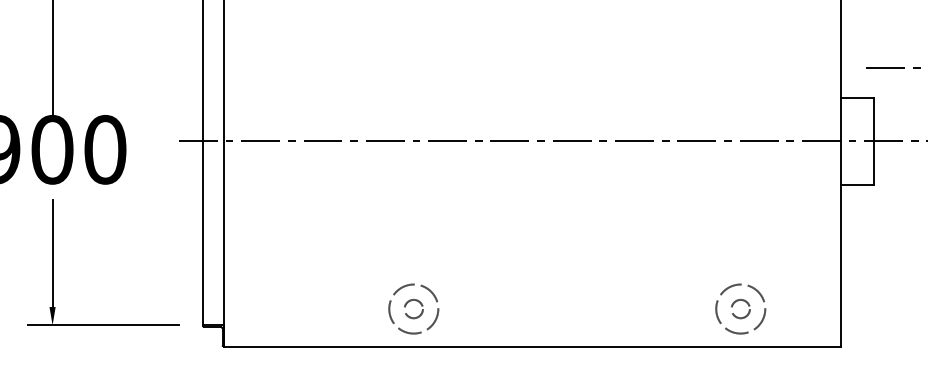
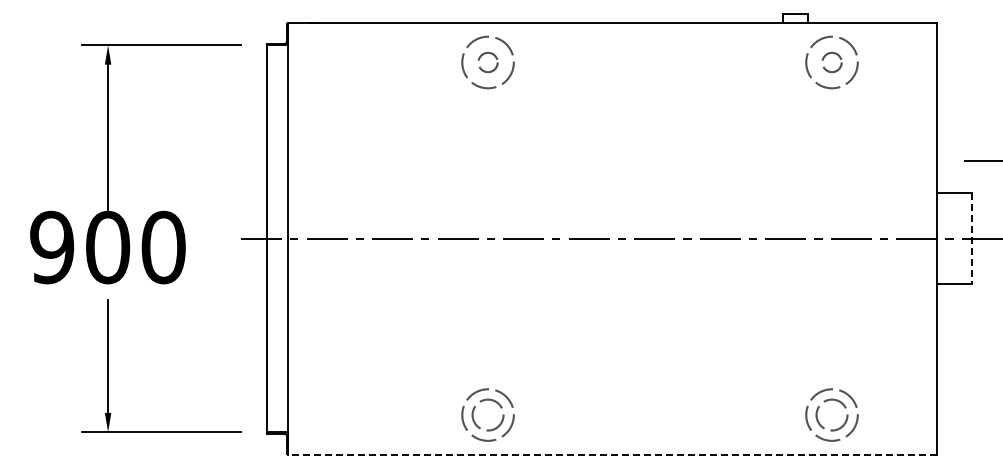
line: (873, 141) -> (971, 238), solid -> dashed
circle: (413, 308) -> (487, 414), size x1.6
circle: (740, 308) -> (831, 414), size x1.6
line: (532, 347) -> (612, 455), solid -> dashed

